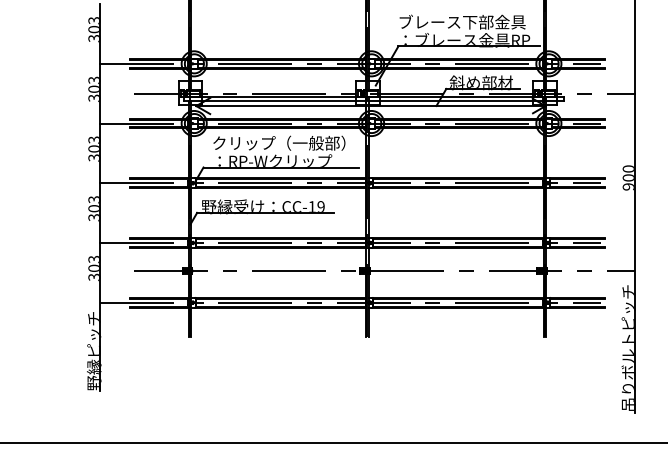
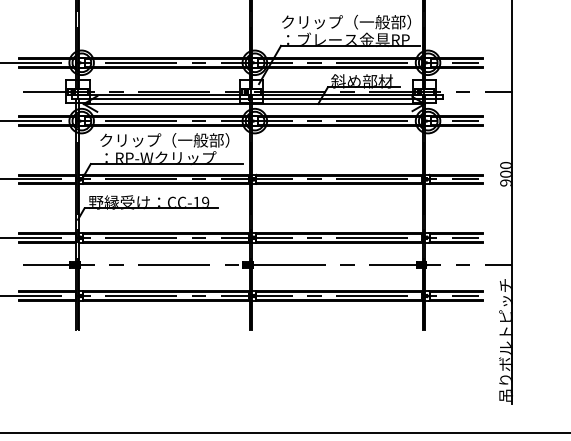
text: (465, 21) -> (346, 21), ブレース下部金具 -> クリップ（一般部）

